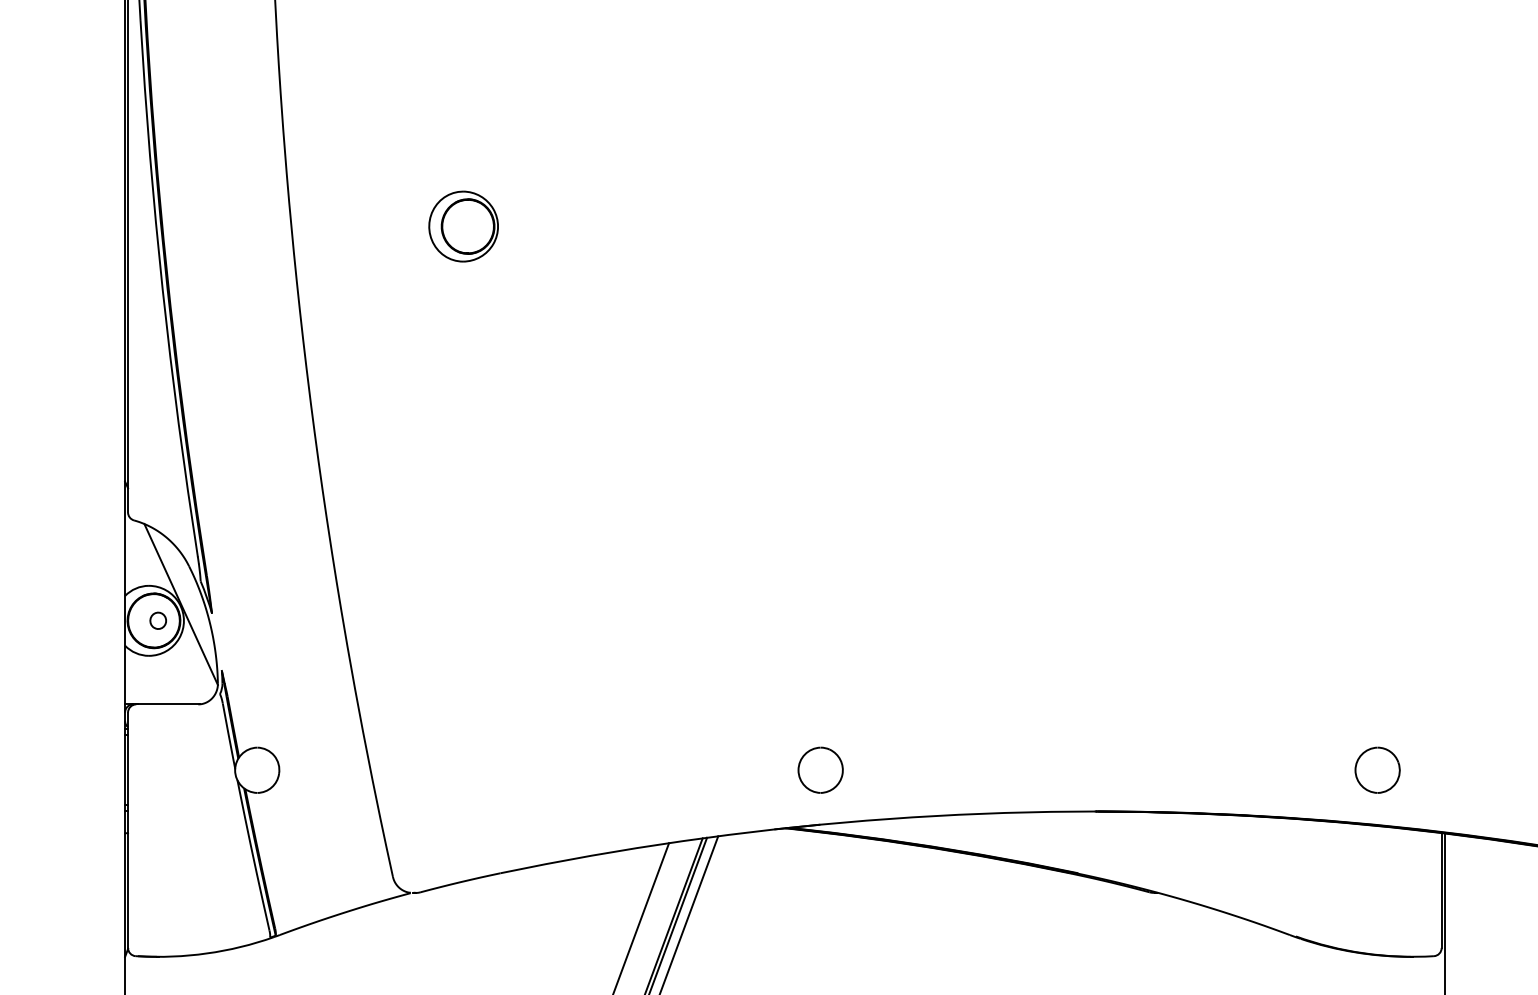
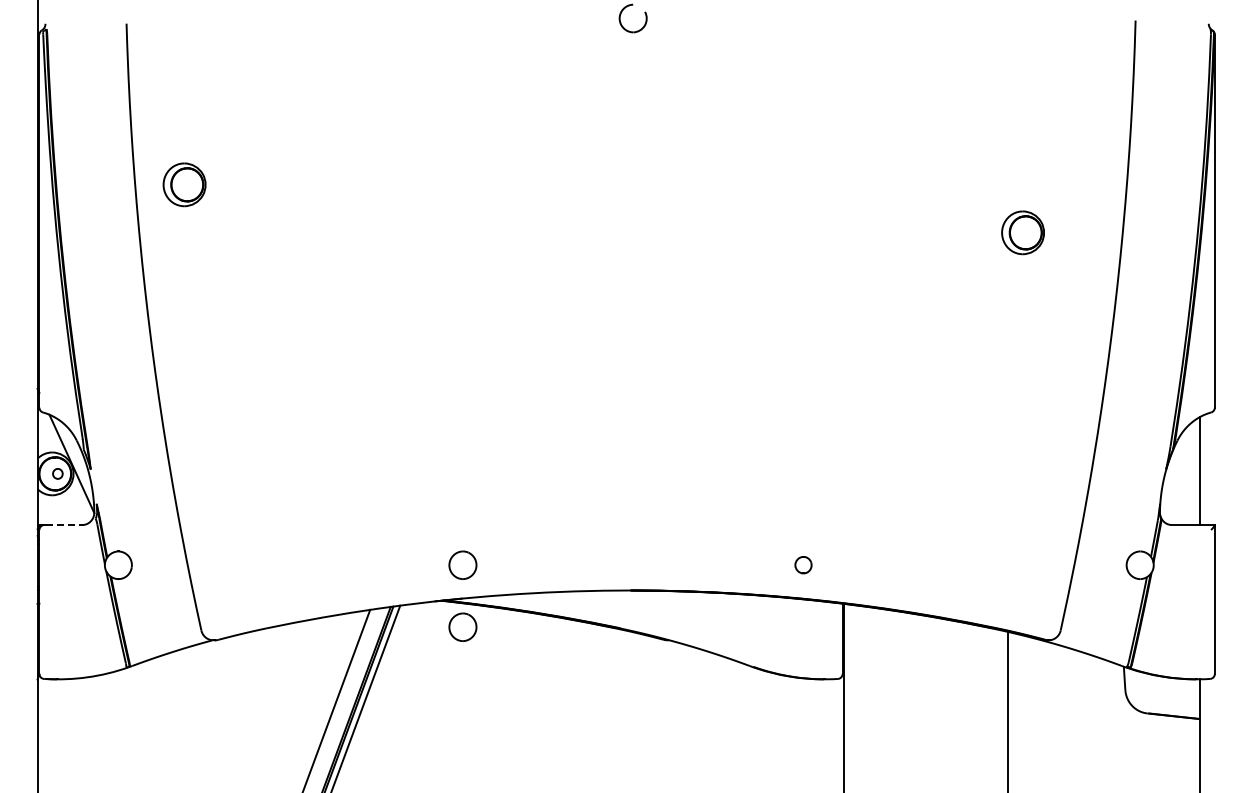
part: (463, 226) -> (184, 184), moved
line: (169, 705) -> (64, 525), solid -> dashed
part: (1377, 768) -> (803, 564), size x0.6
part: (819, 870) -> (462, 626), added

